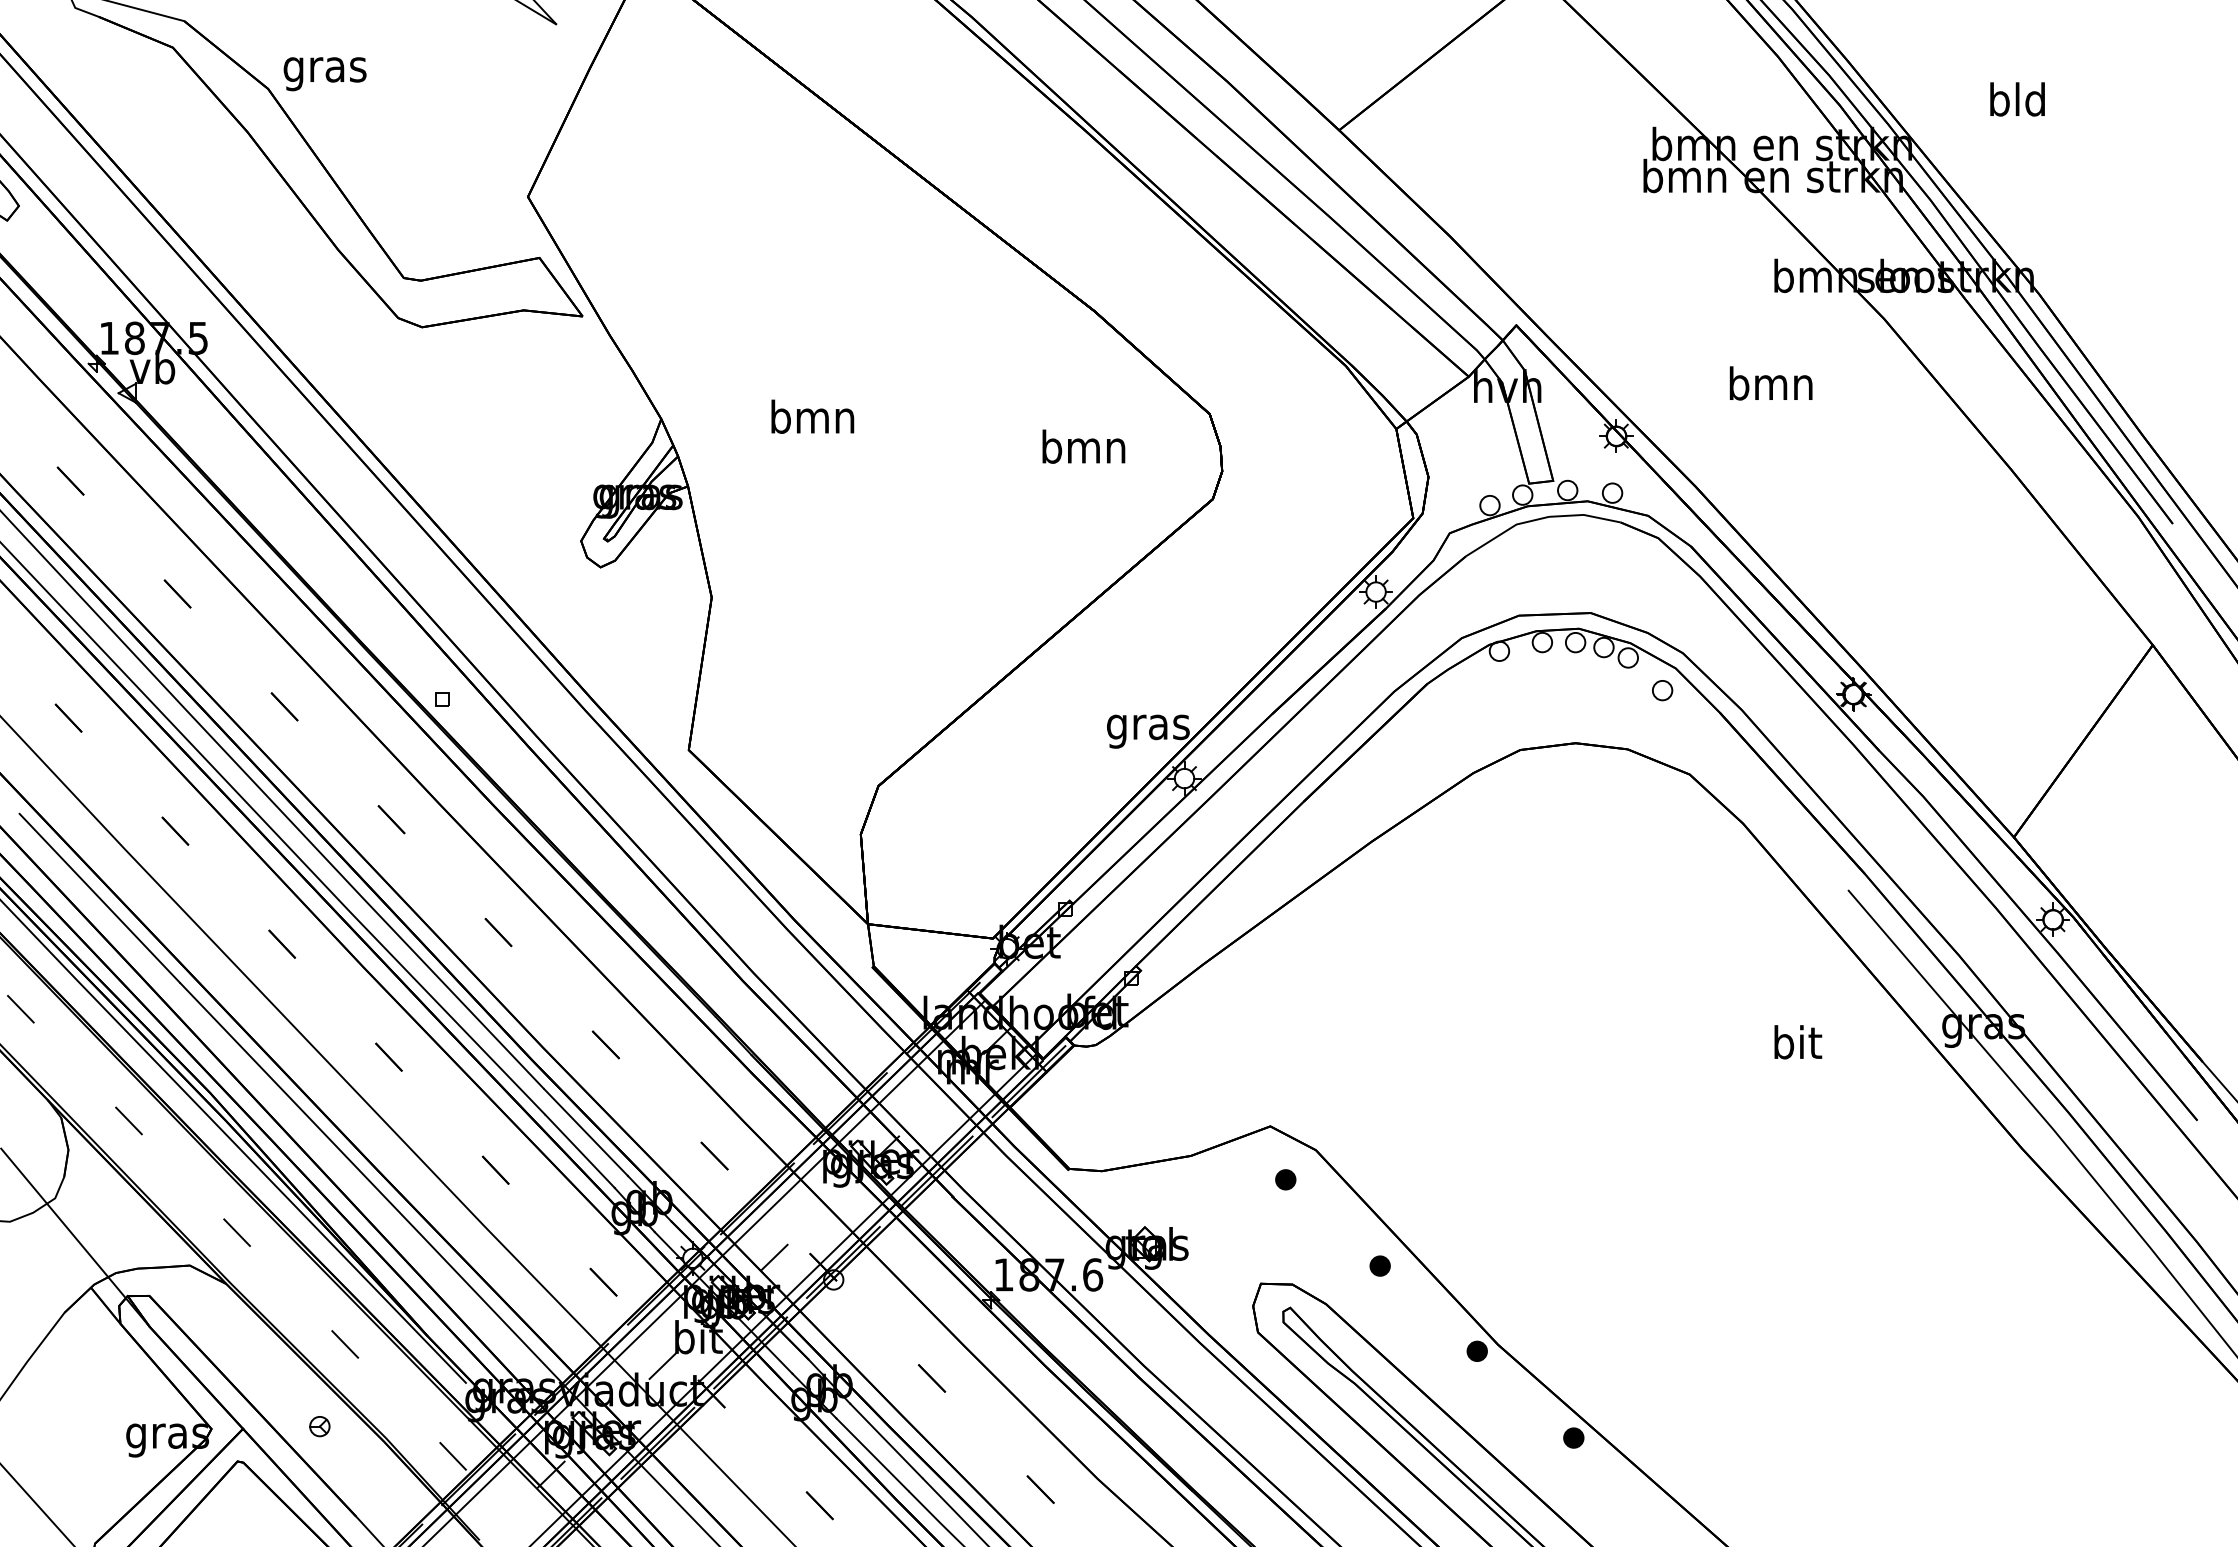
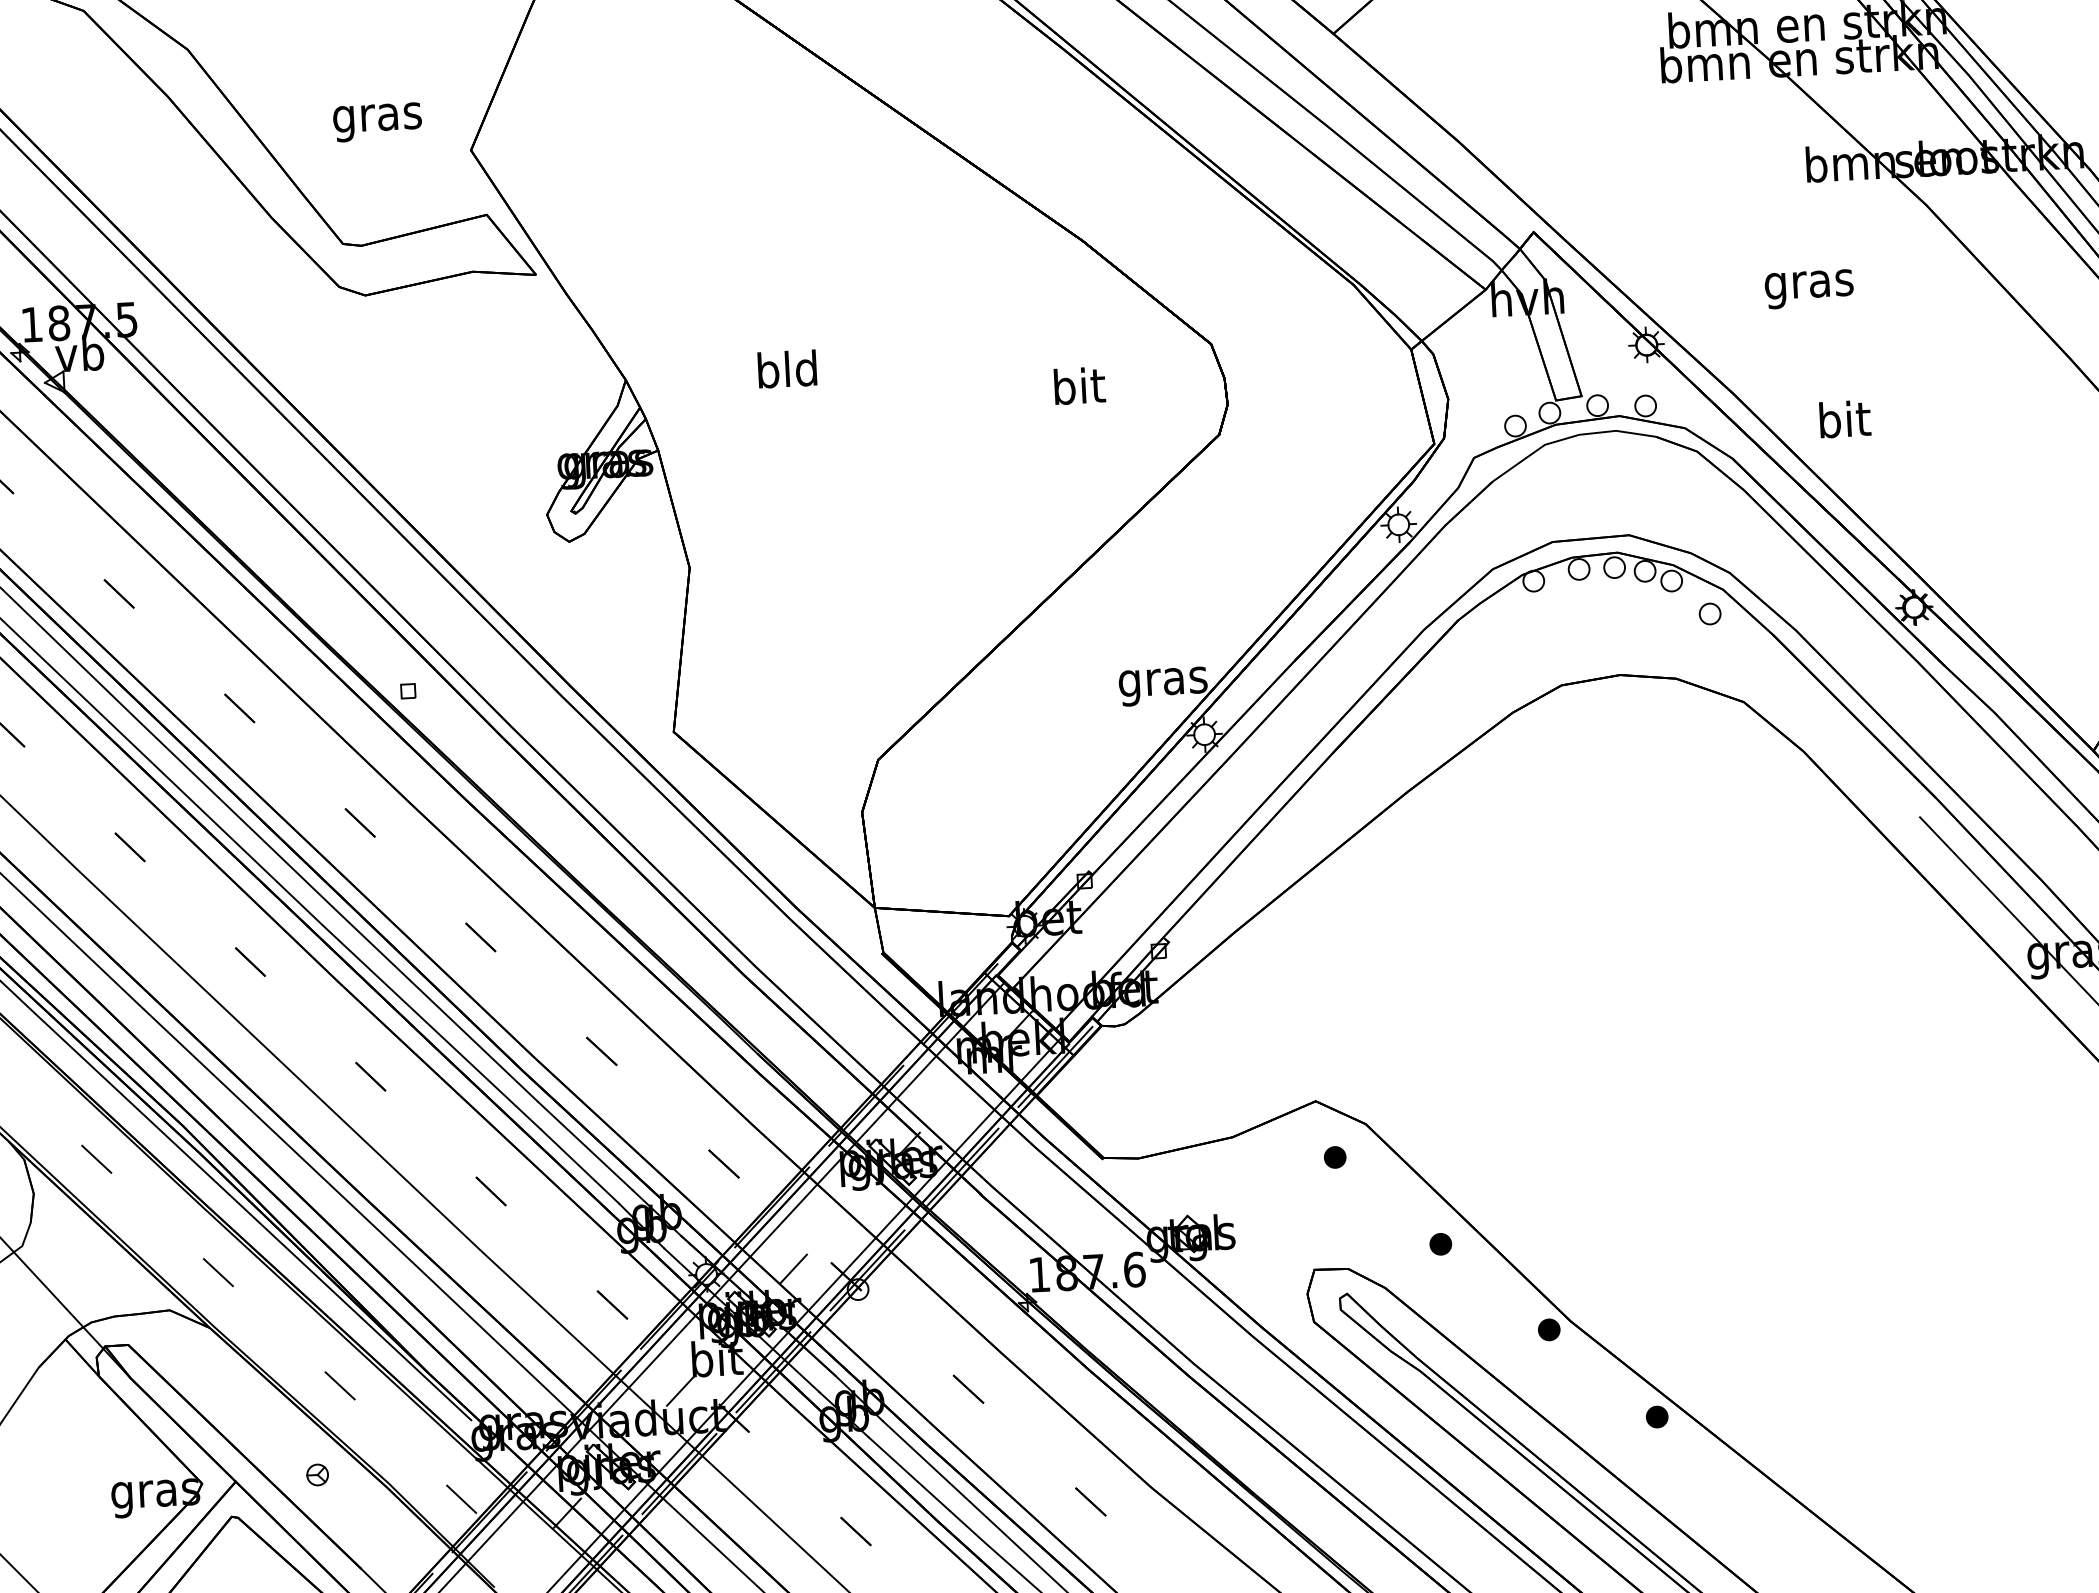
text: (324, 74) -> (377, 122), moved
text: (1770, 387) -> (1808, 284), bmn -> gras
text: (812, 416) -> (787, 368), bmn -> bld
text: (1083, 446) -> (1078, 385), bmn -> bit
text: (1798, 1042) -> (1845, 419), moved

